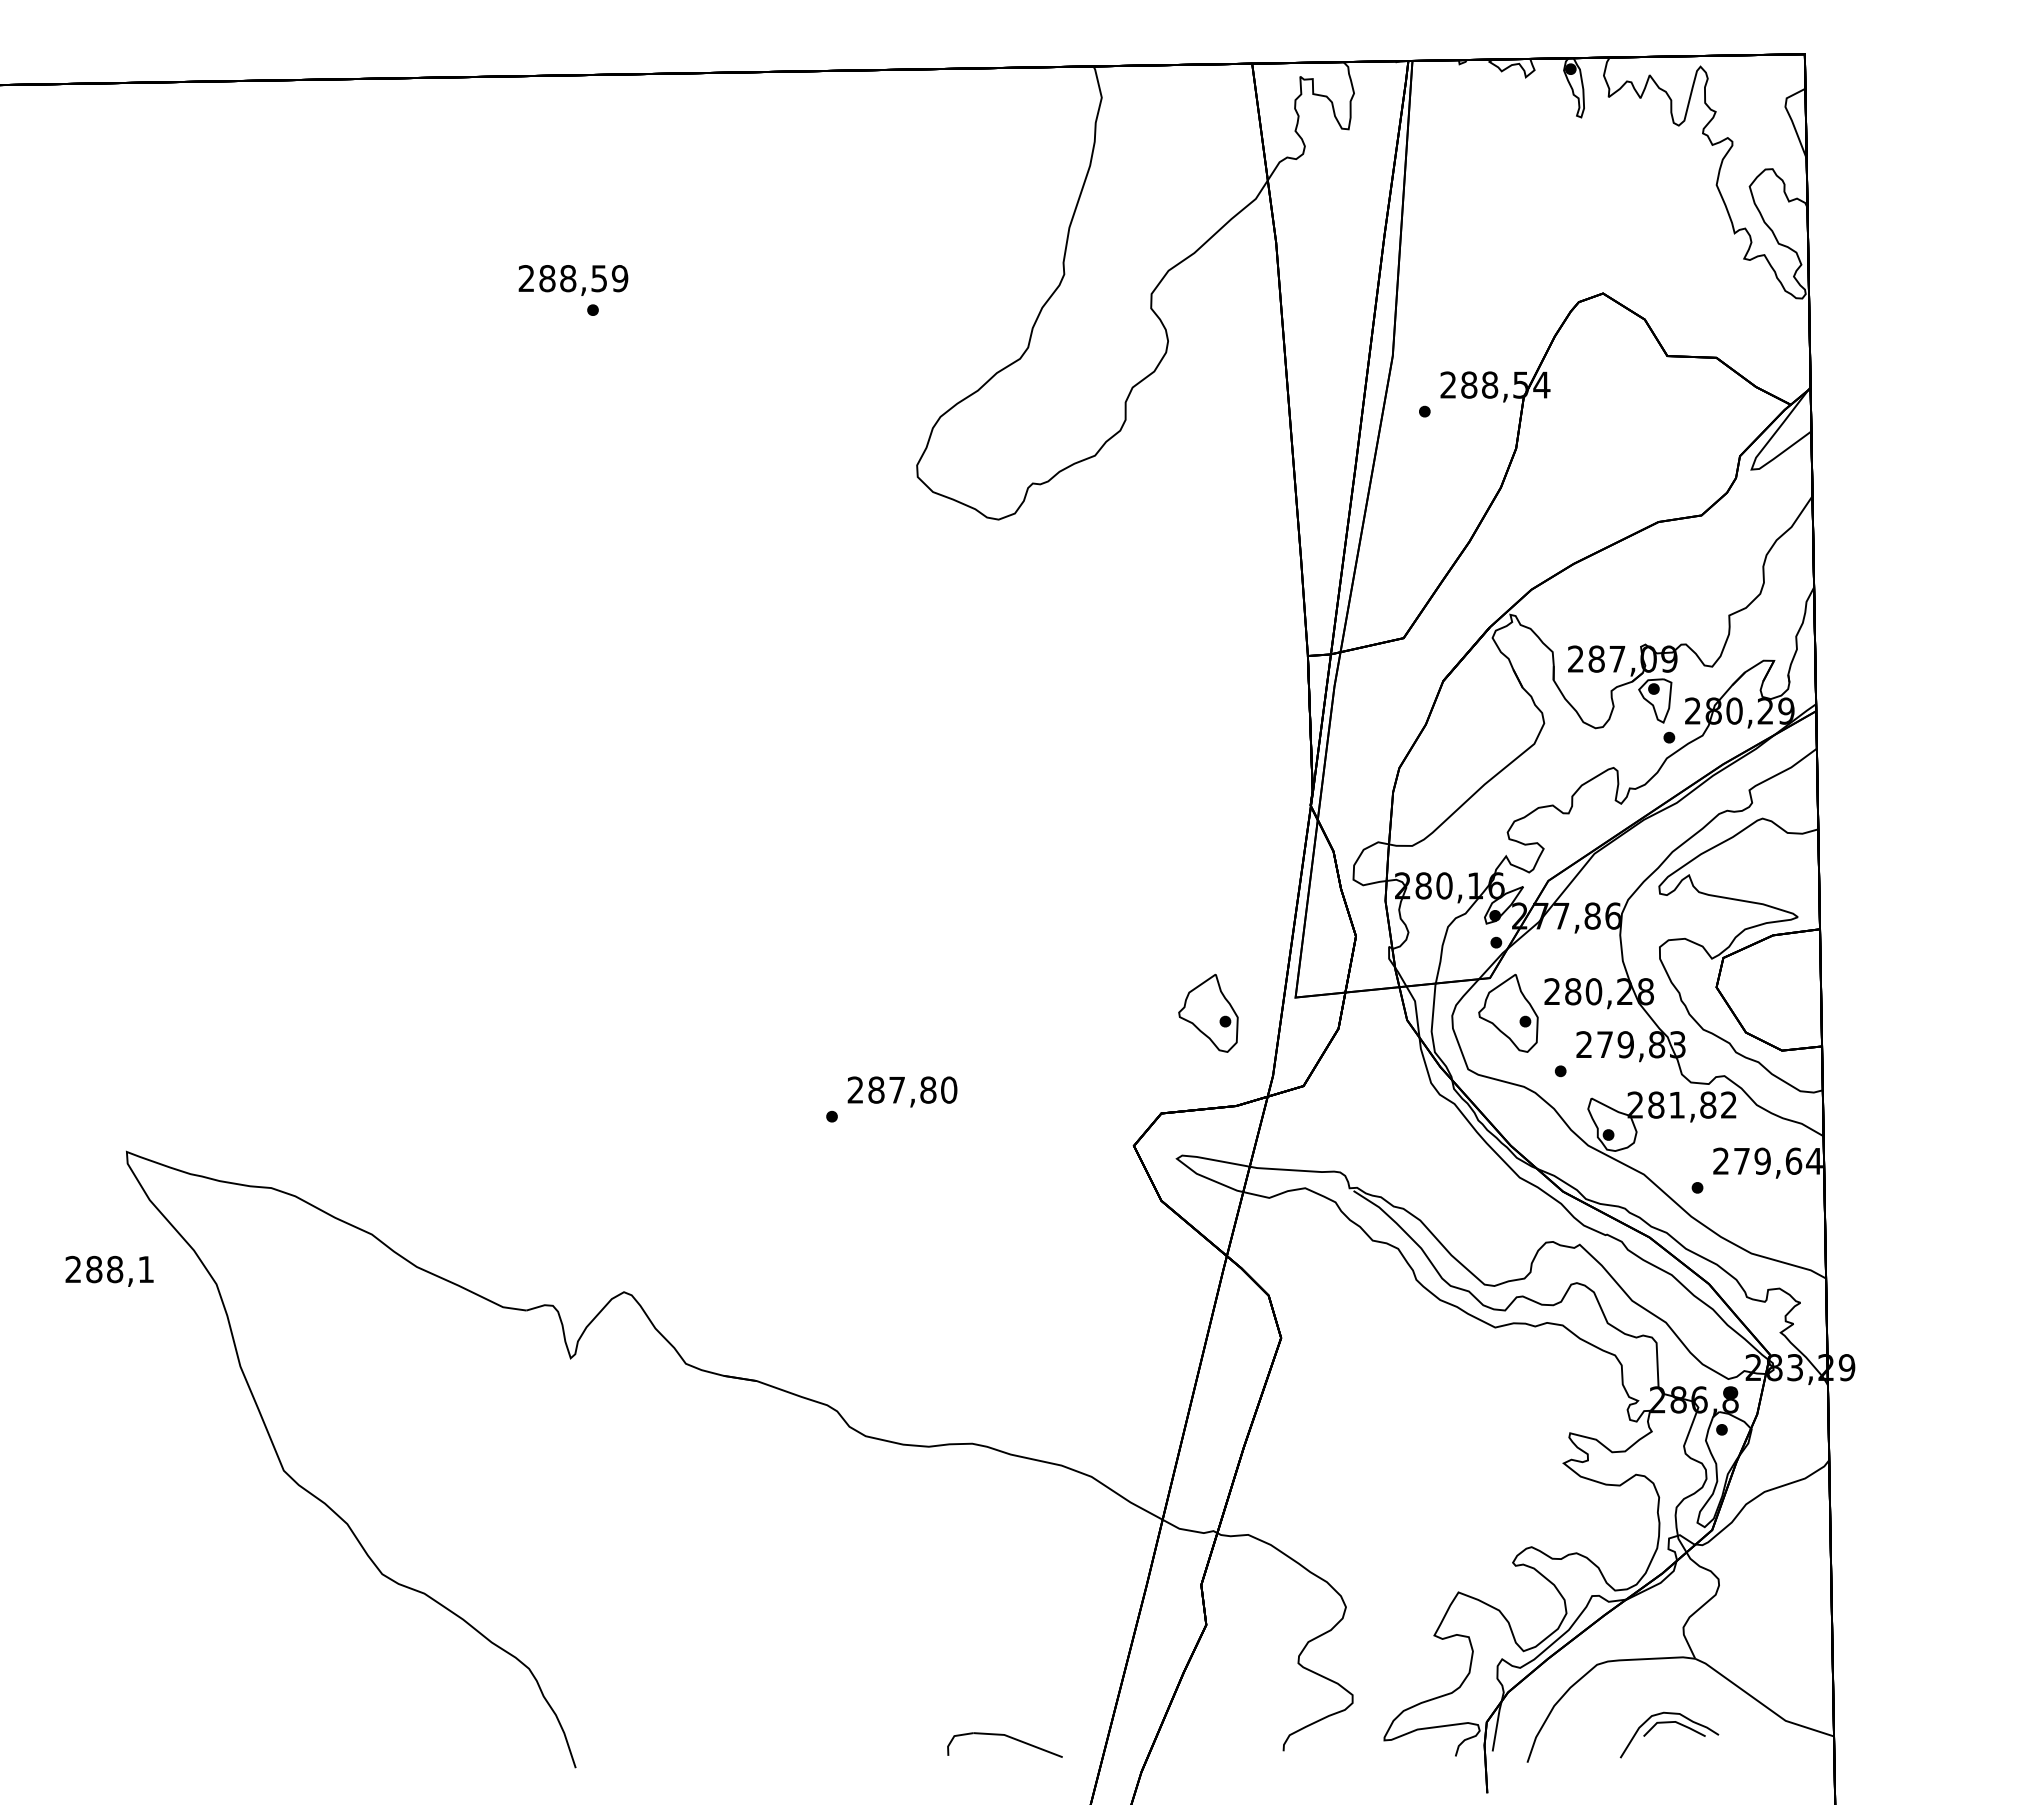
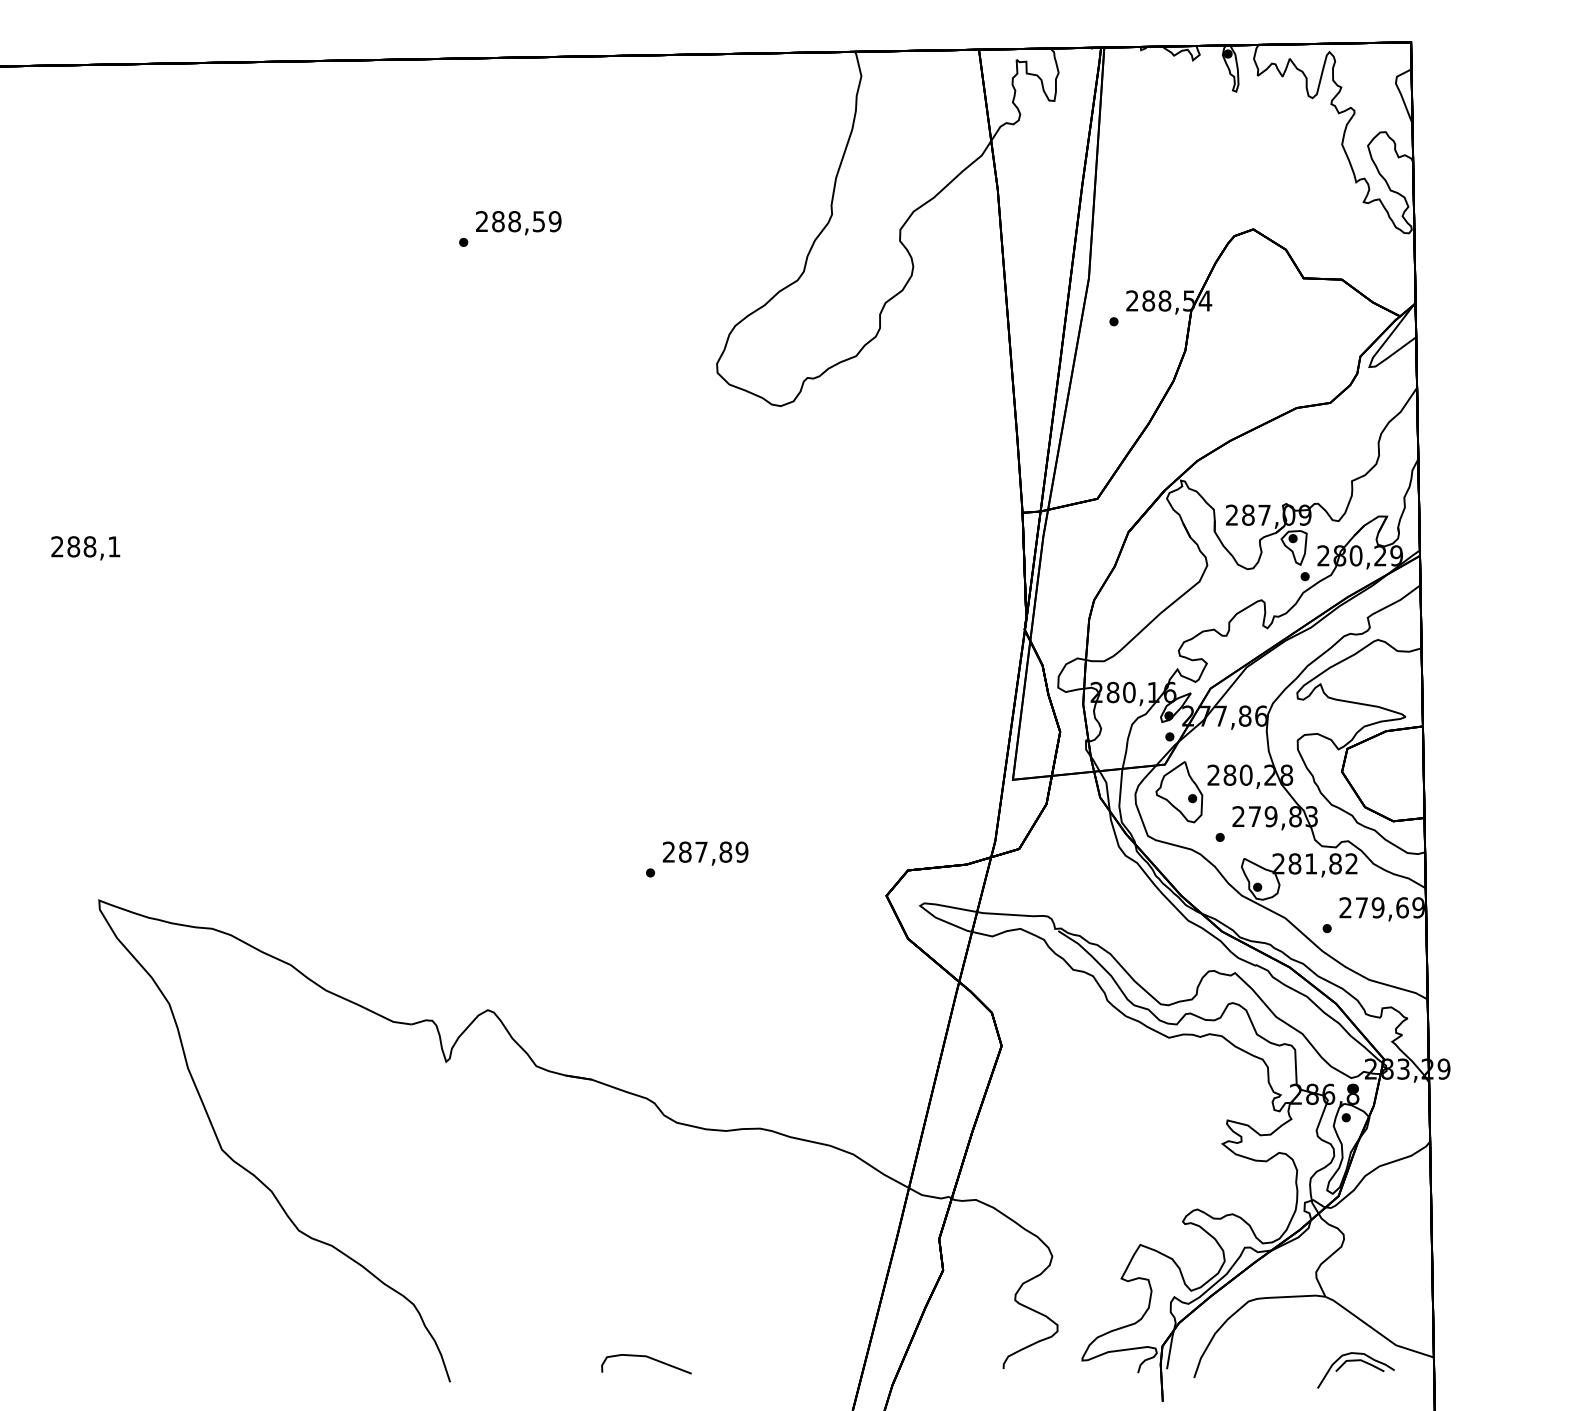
text: (573, 280) -> (518, 223), moved
part: (1208, 1012) -> (944, 791), removed
text: (948, 1089) -> (741, 851), 287,80 -> 287,89
text: (1814, 1160) -> (1418, 907), 279,64 -> 279,69
text: (109, 1270) -> (85, 547), moved
part: (1669, 1723) -> (1356, 1361), moved
part: (1007, 1737) -> (648, 1358), moved

